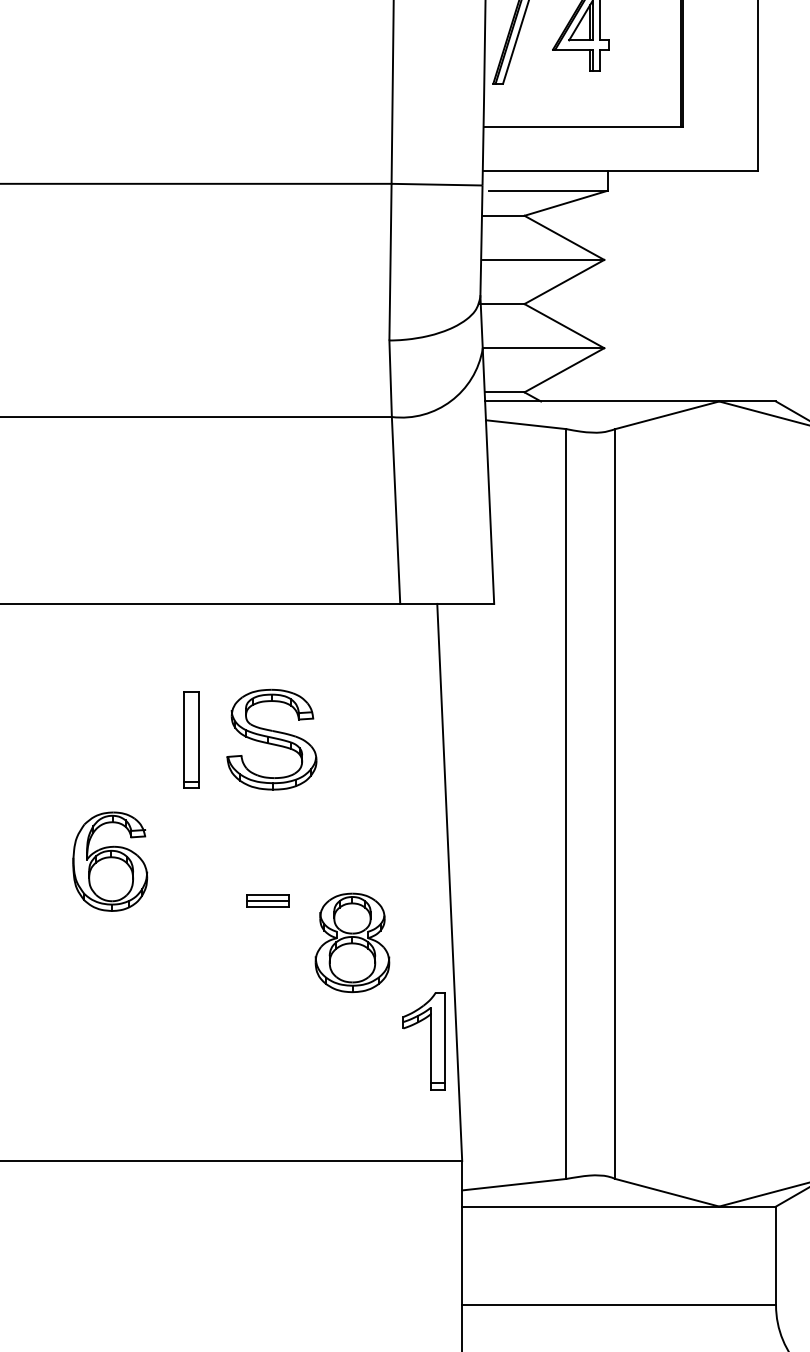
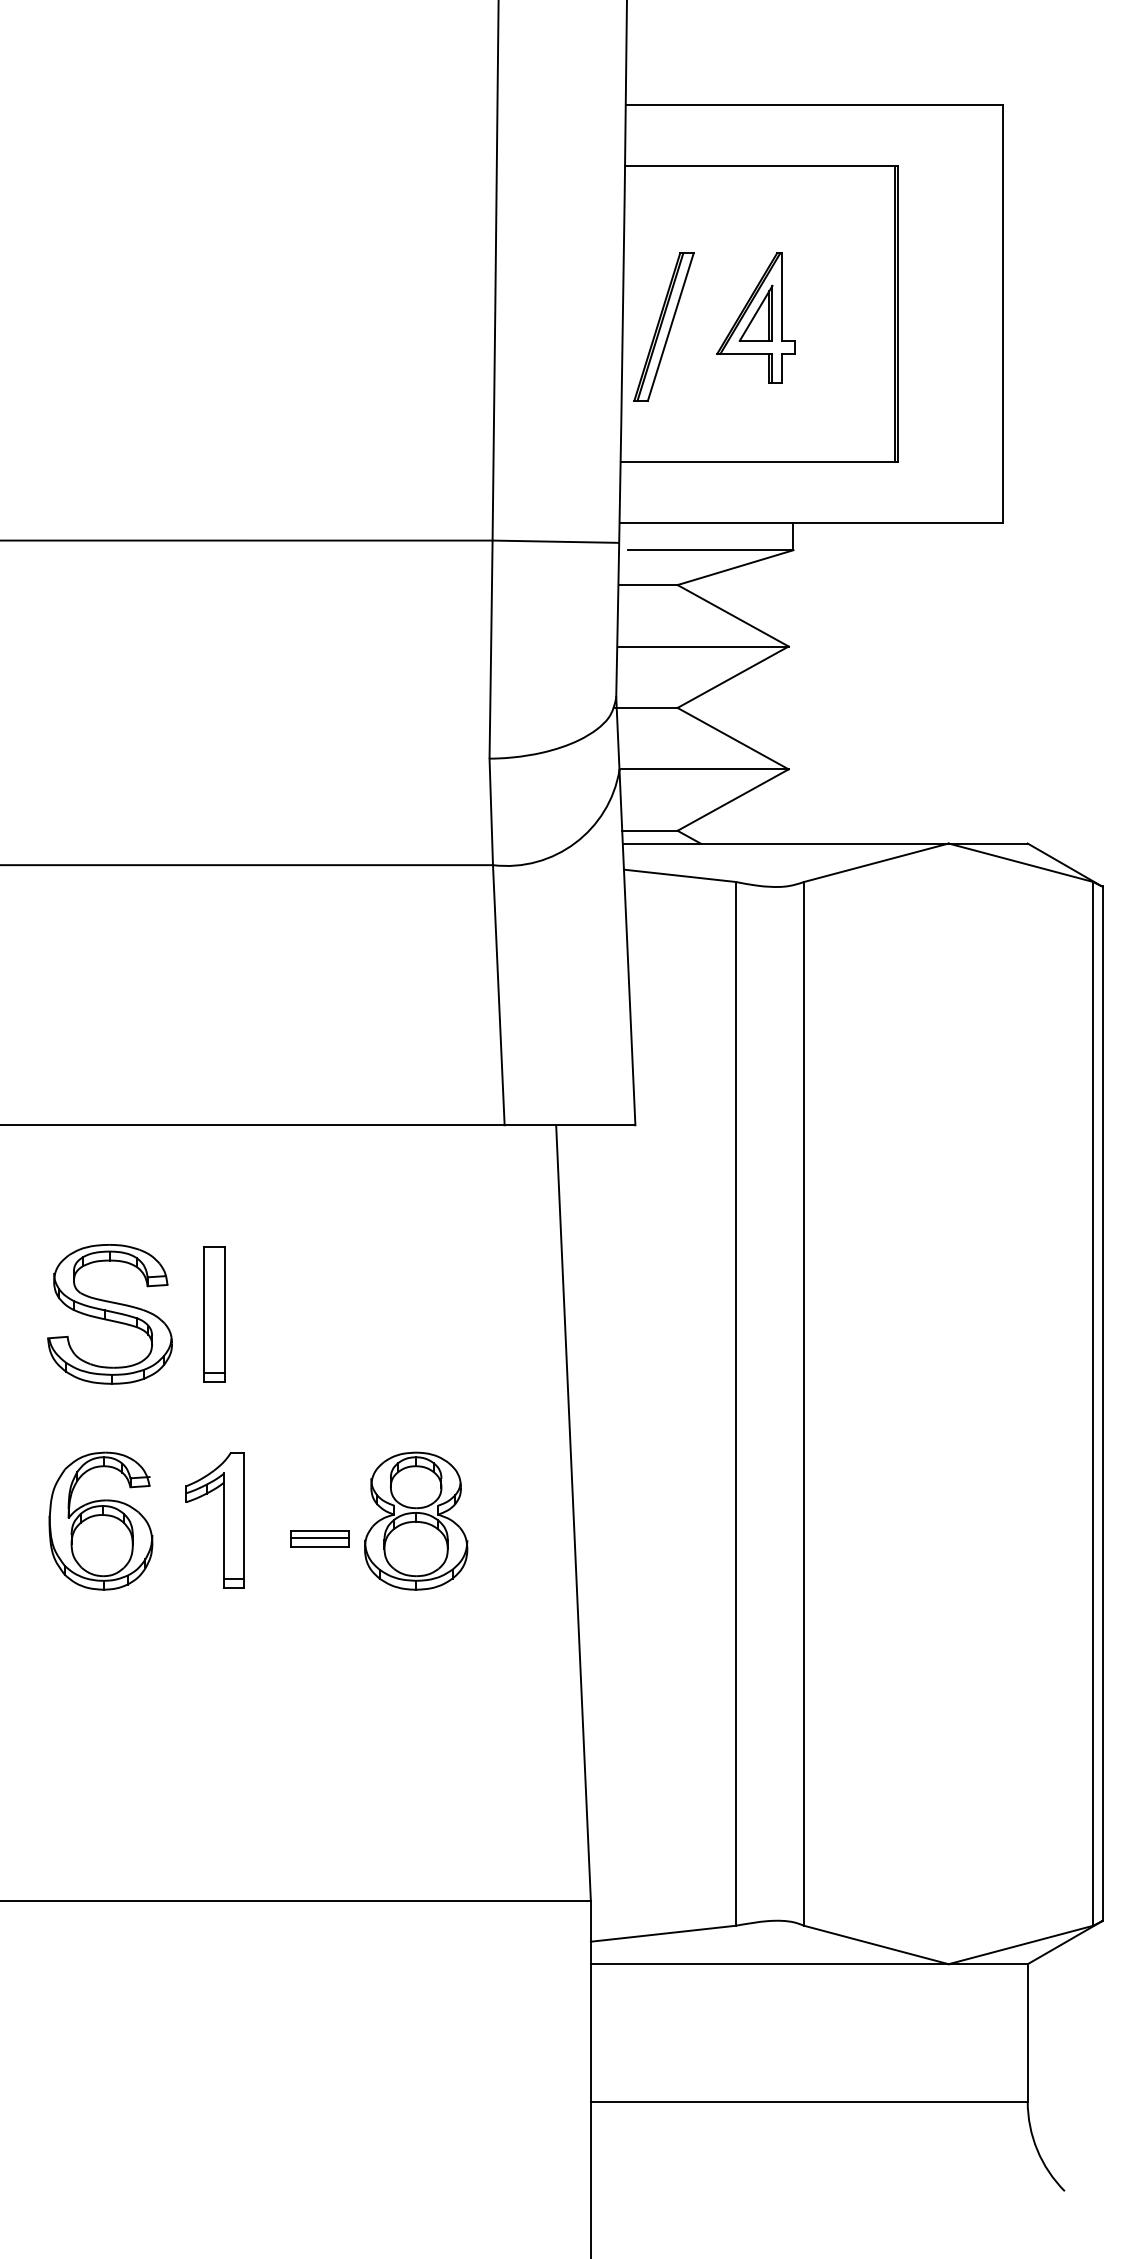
part: (271, 739) -> (109, 1314), moved
part: (109, 861) -> (100, 1520), moved
part: (352, 942) -> (416, 1520), moved
part: (430, 1041) -> (223, 1520), moved

